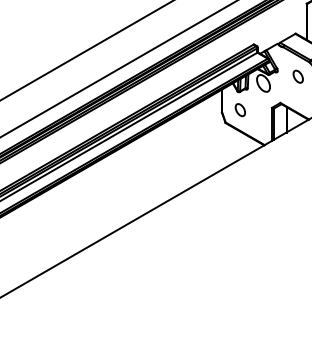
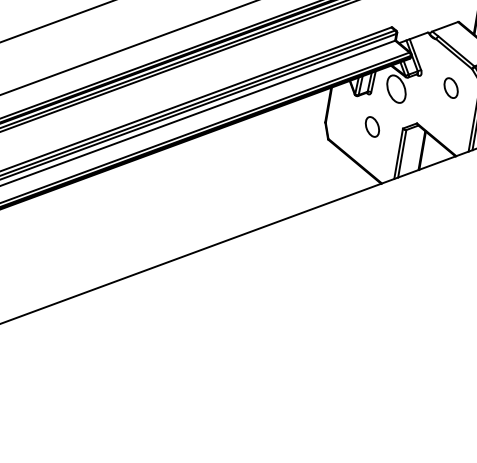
part: (239, 110) -> (370, 127), moved

